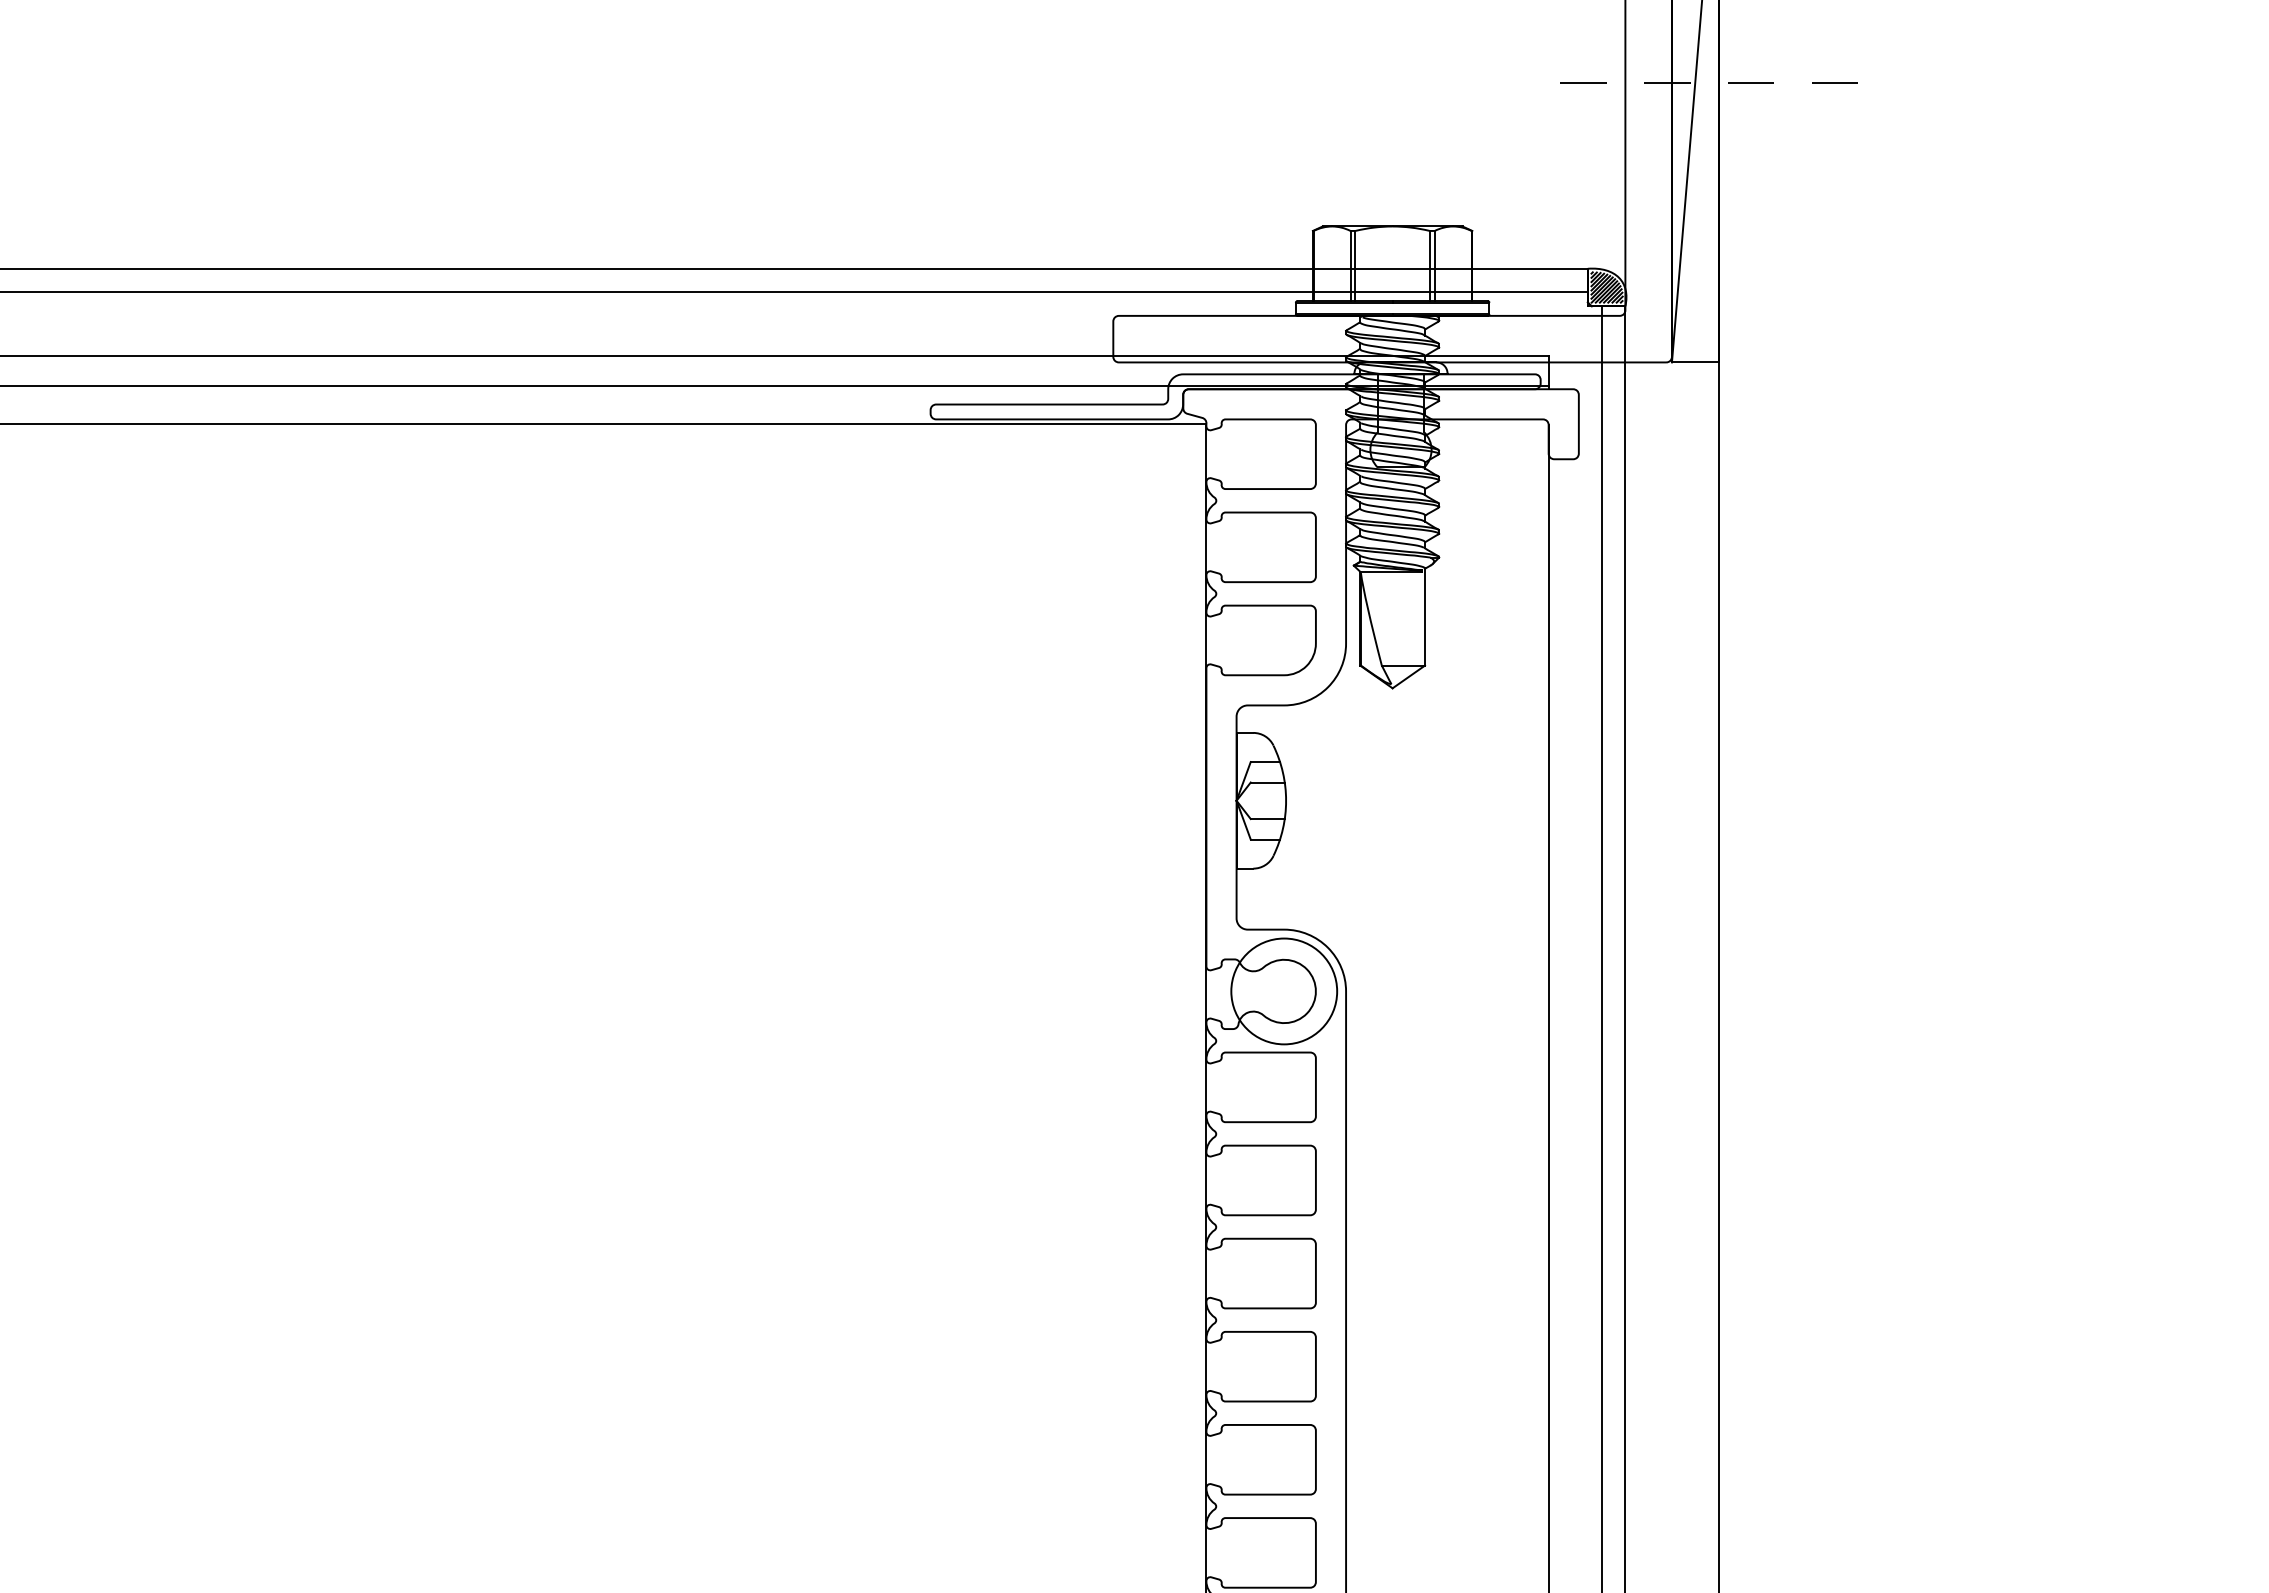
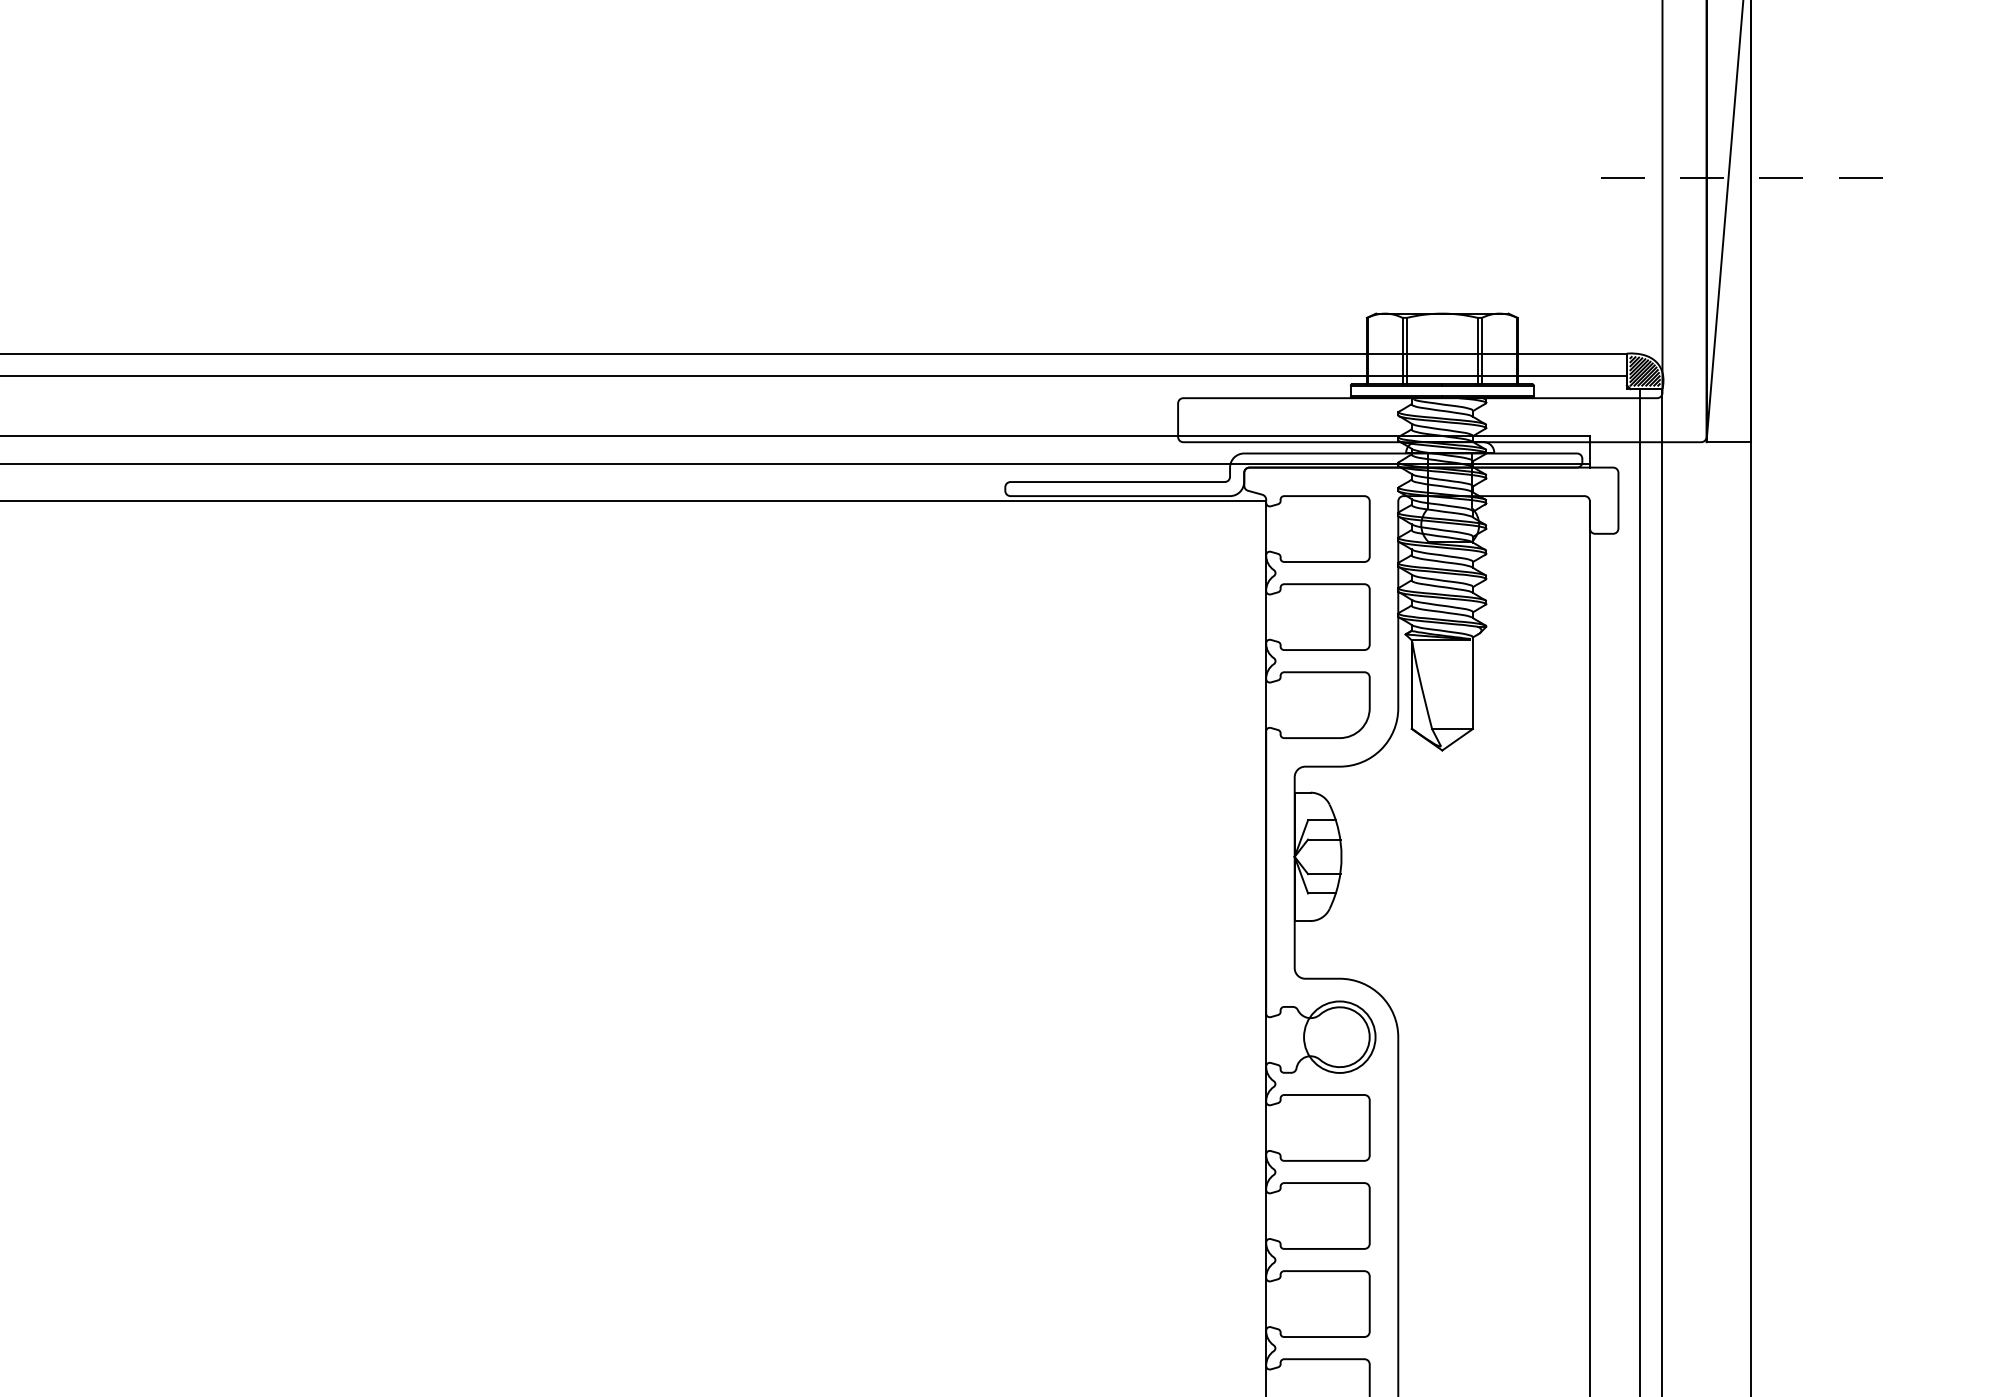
circle: (1284, 991) -> (1340, 1037), size x0.71

